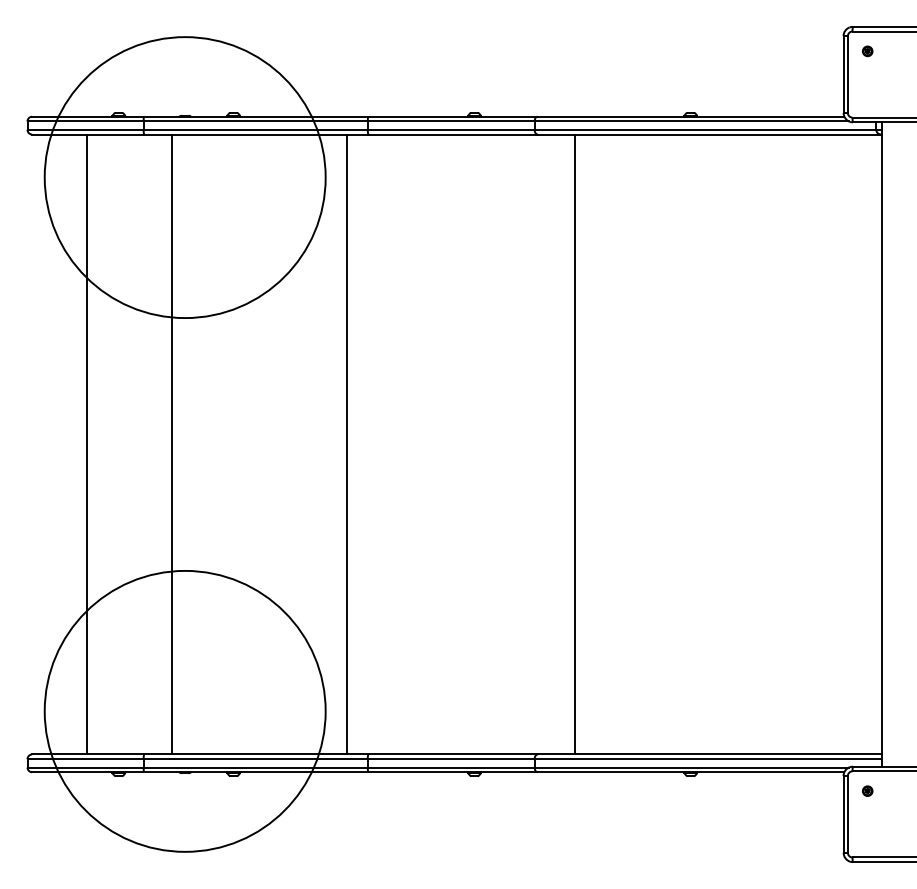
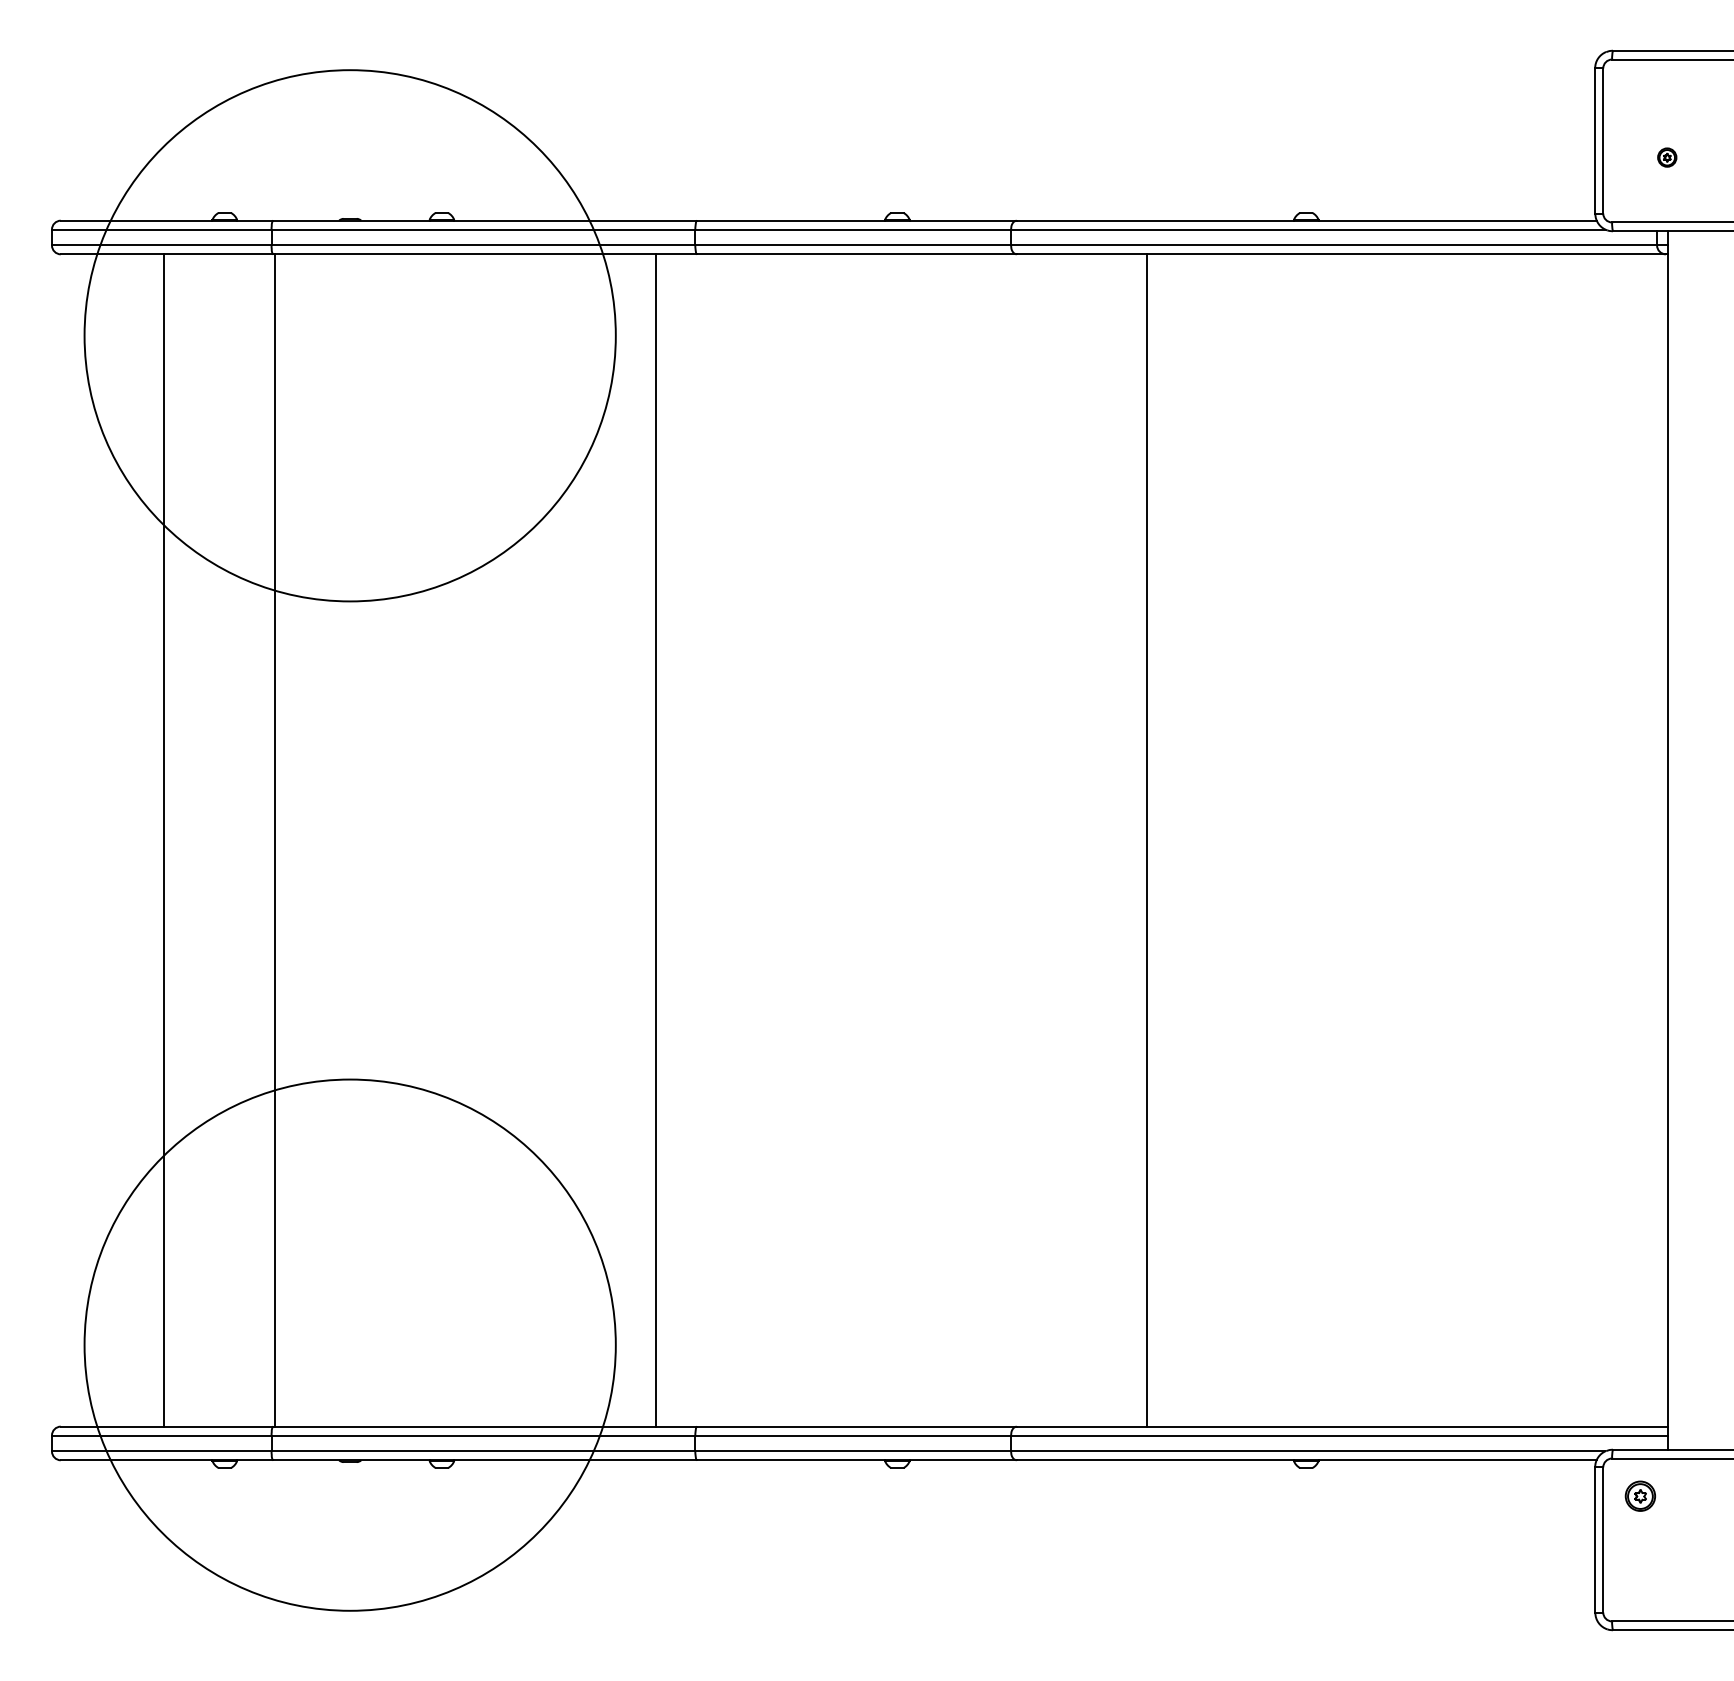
part: (867, 51) -> (1666, 157), moved
line: (172, 444) -> (275, 840), moved
line: (574, 444) -> (1146, 840), moved
part: (867, 790) -> (1640, 1494), size x1.6

